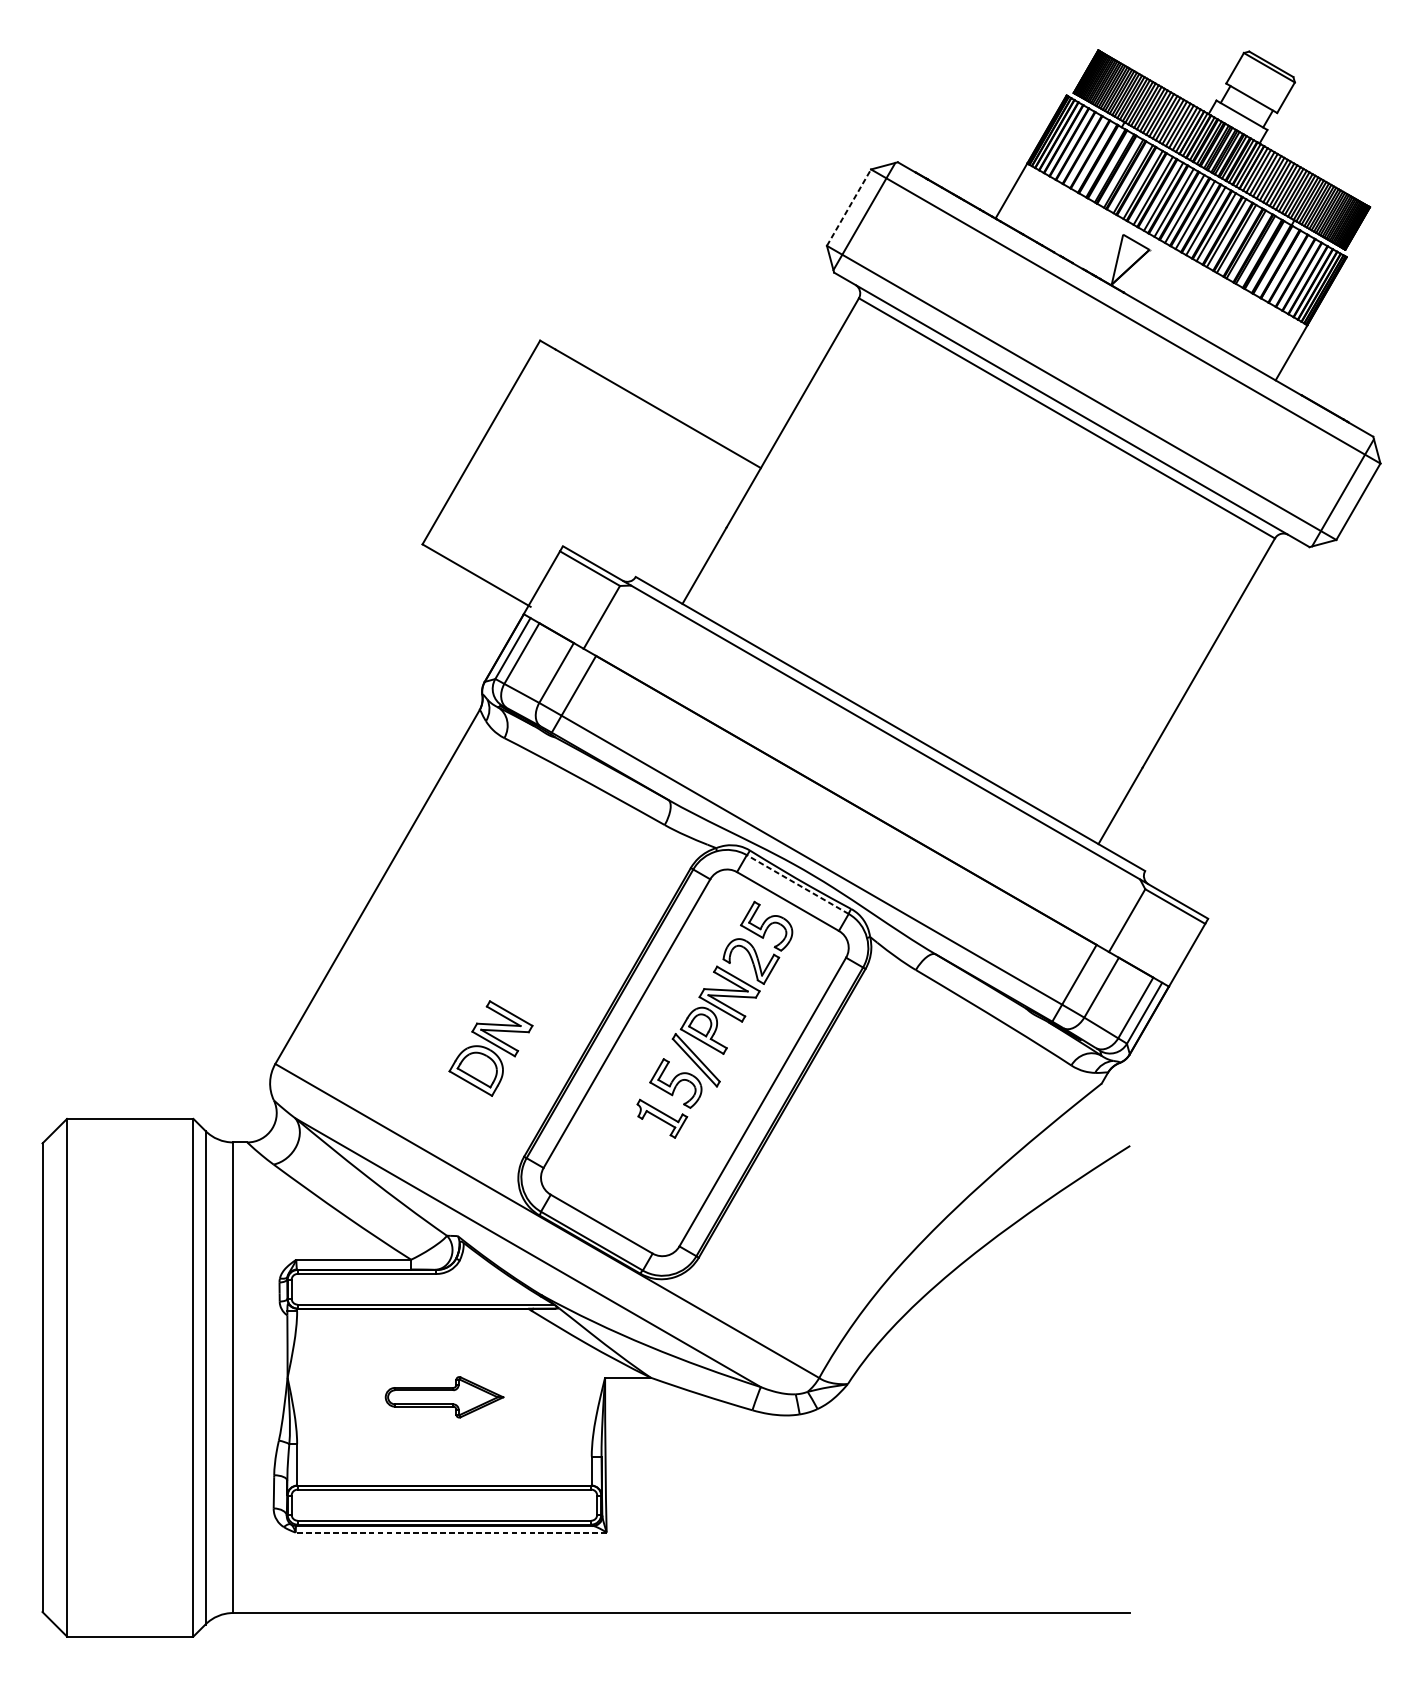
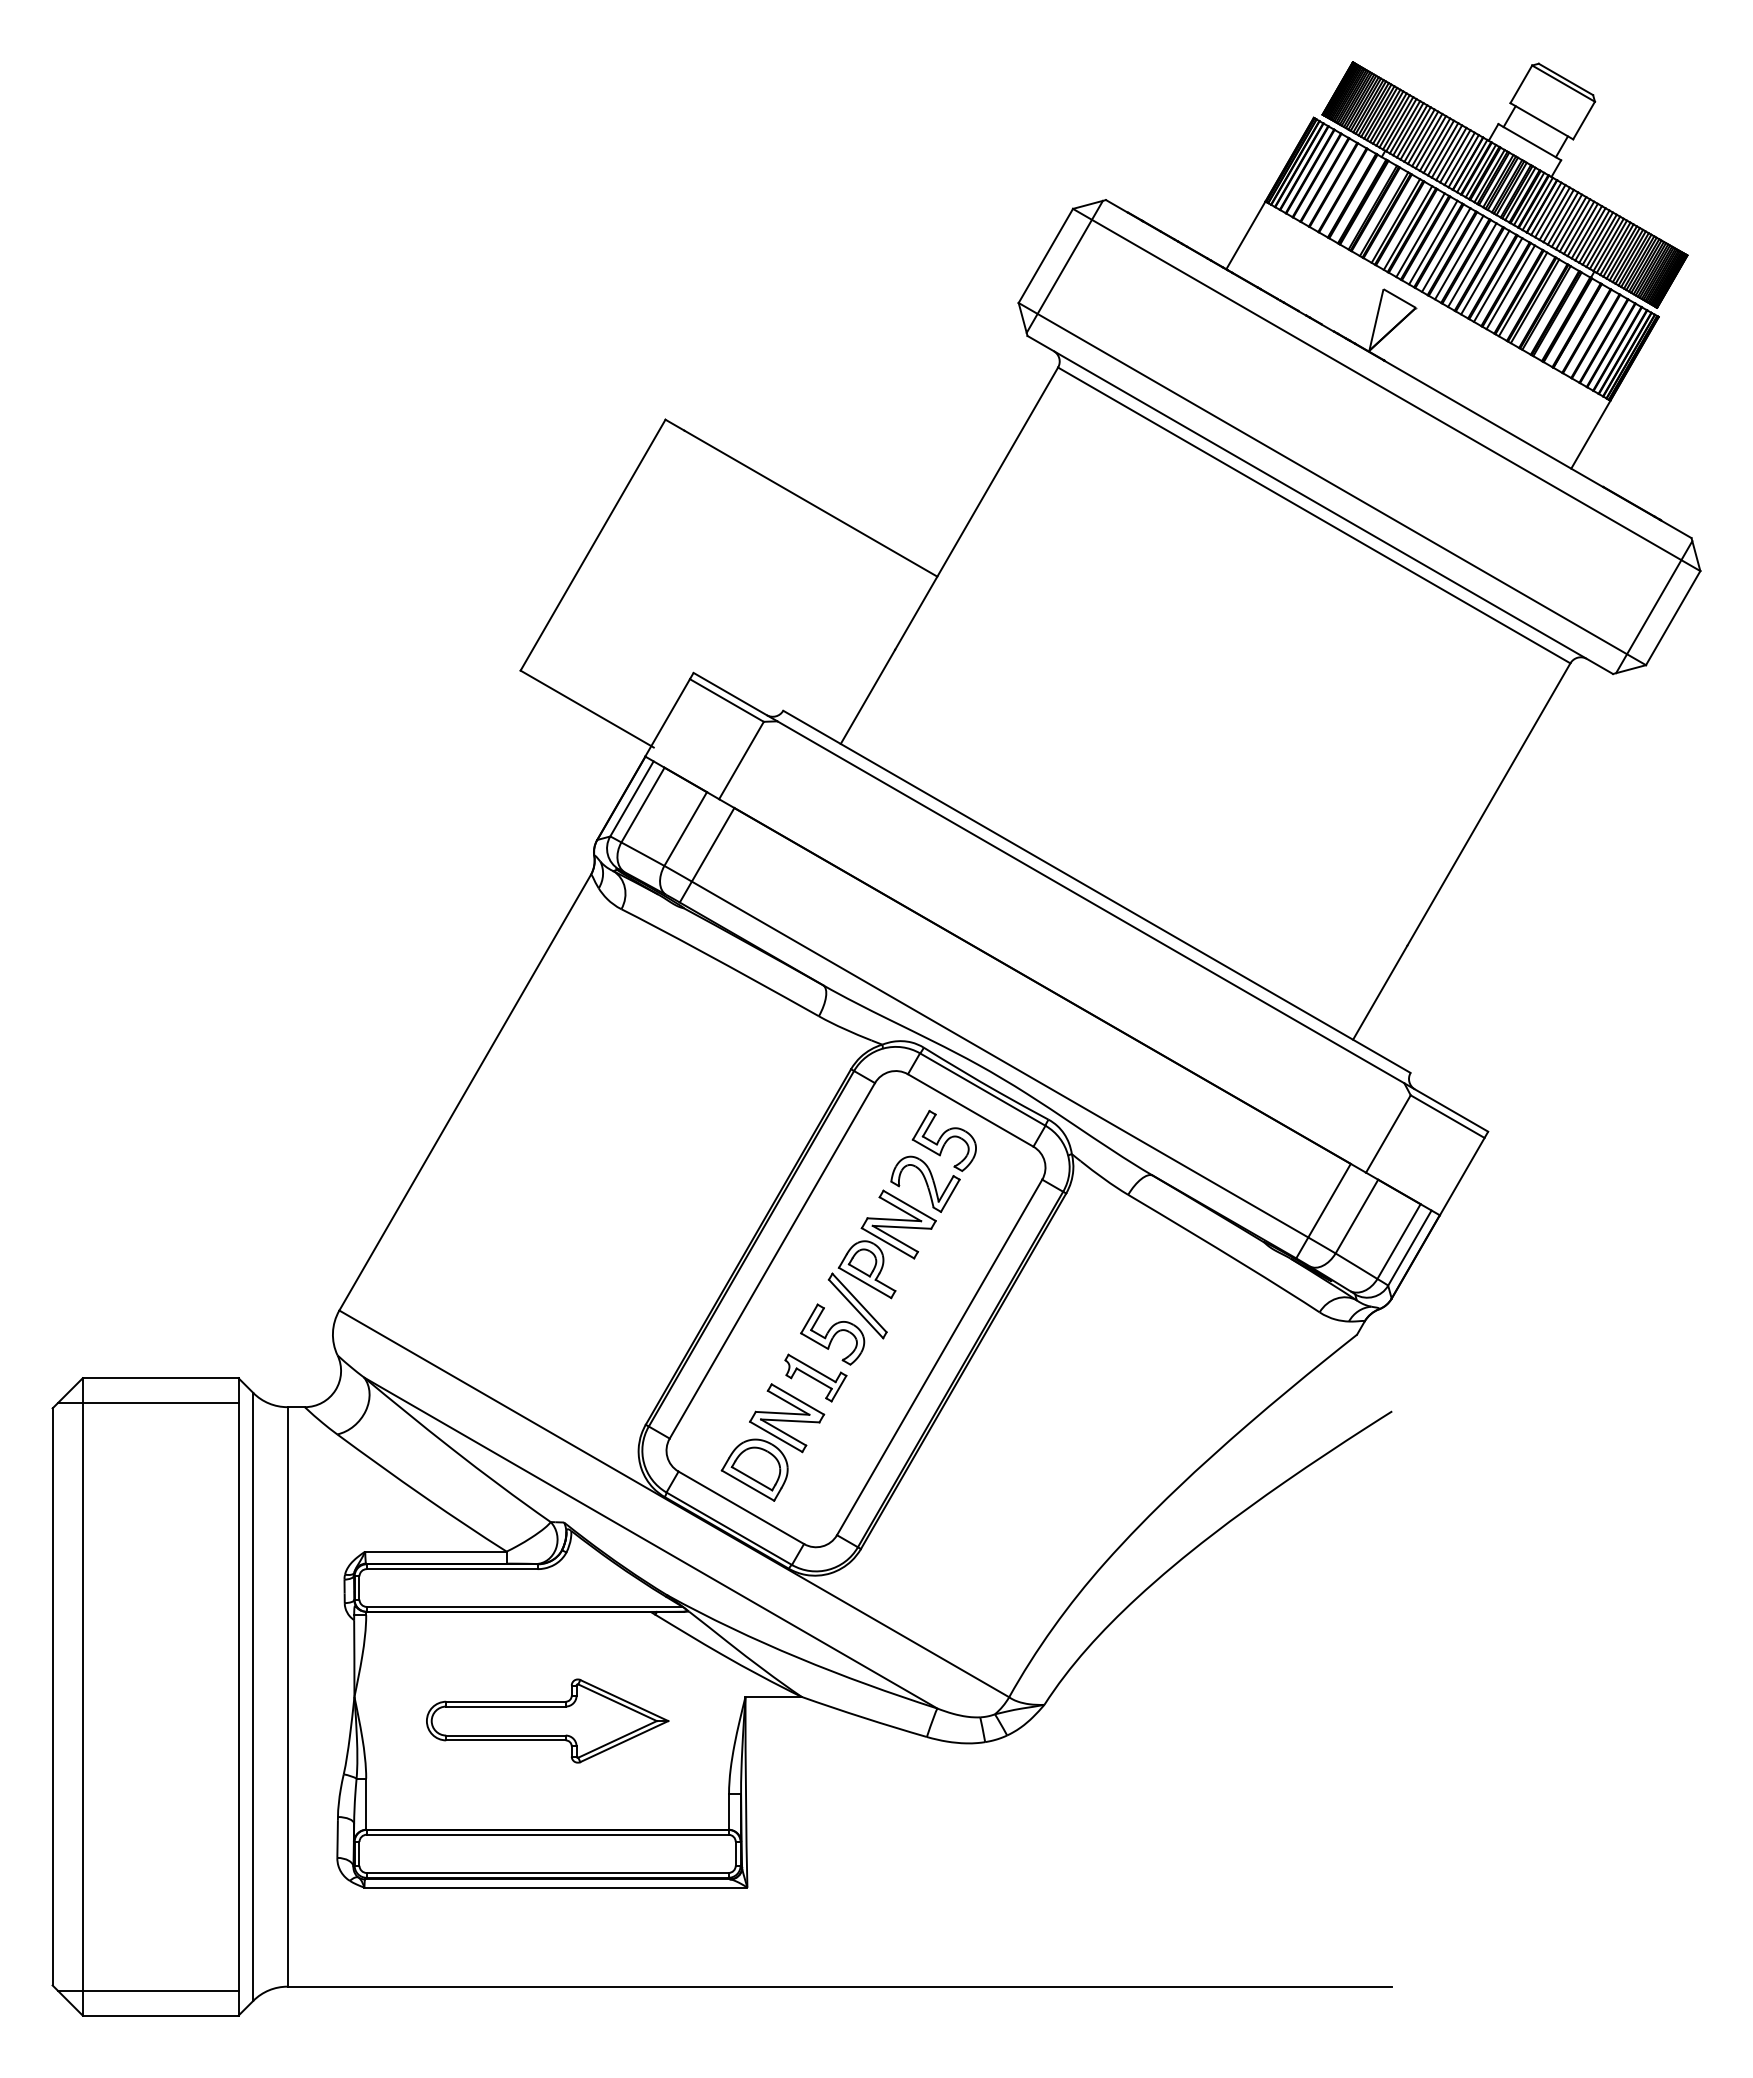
line: (849, 207) -> (1046, 255), dashed -> solid
line: (797, 884) -> (982, 1089), dashed -> solid
part: (490, 1048) -> (772, 1442), moved
line: (120, 1138) -> (148, 1402), added
part: (444, 1396) -> (547, 1720), size x1.67
line: (450, 1532) -> (555, 1887), dashed -> solid
line: (120, 1616) -> (148, 1991), added

